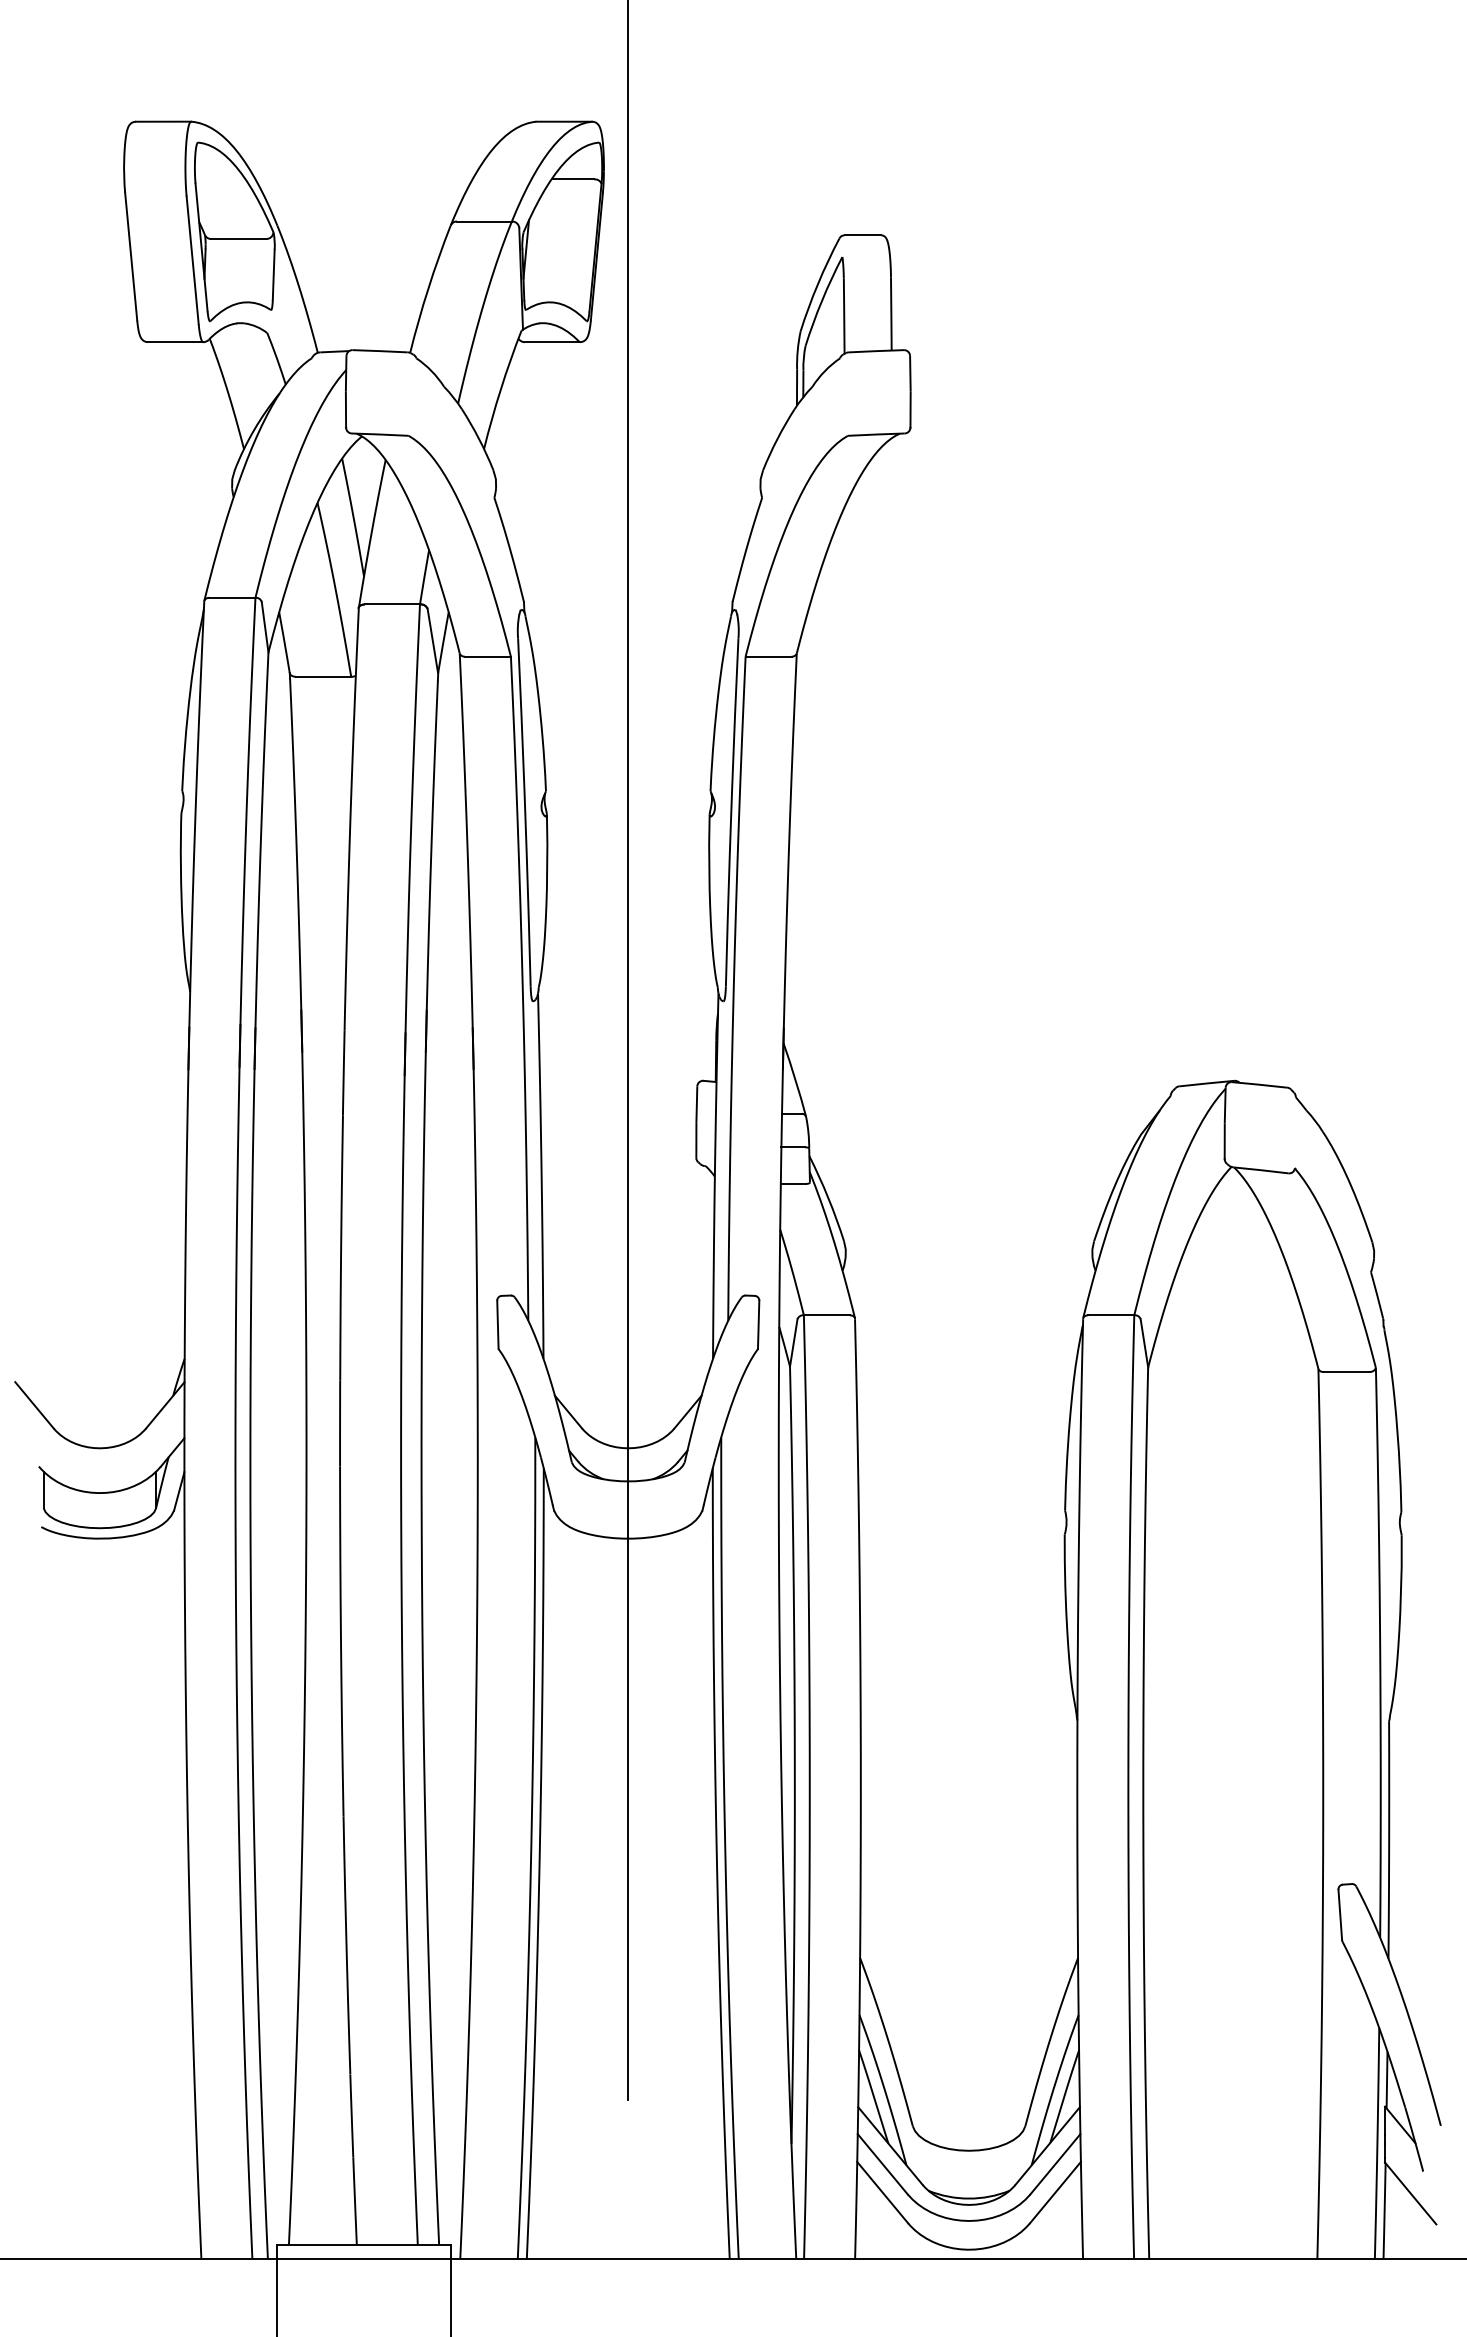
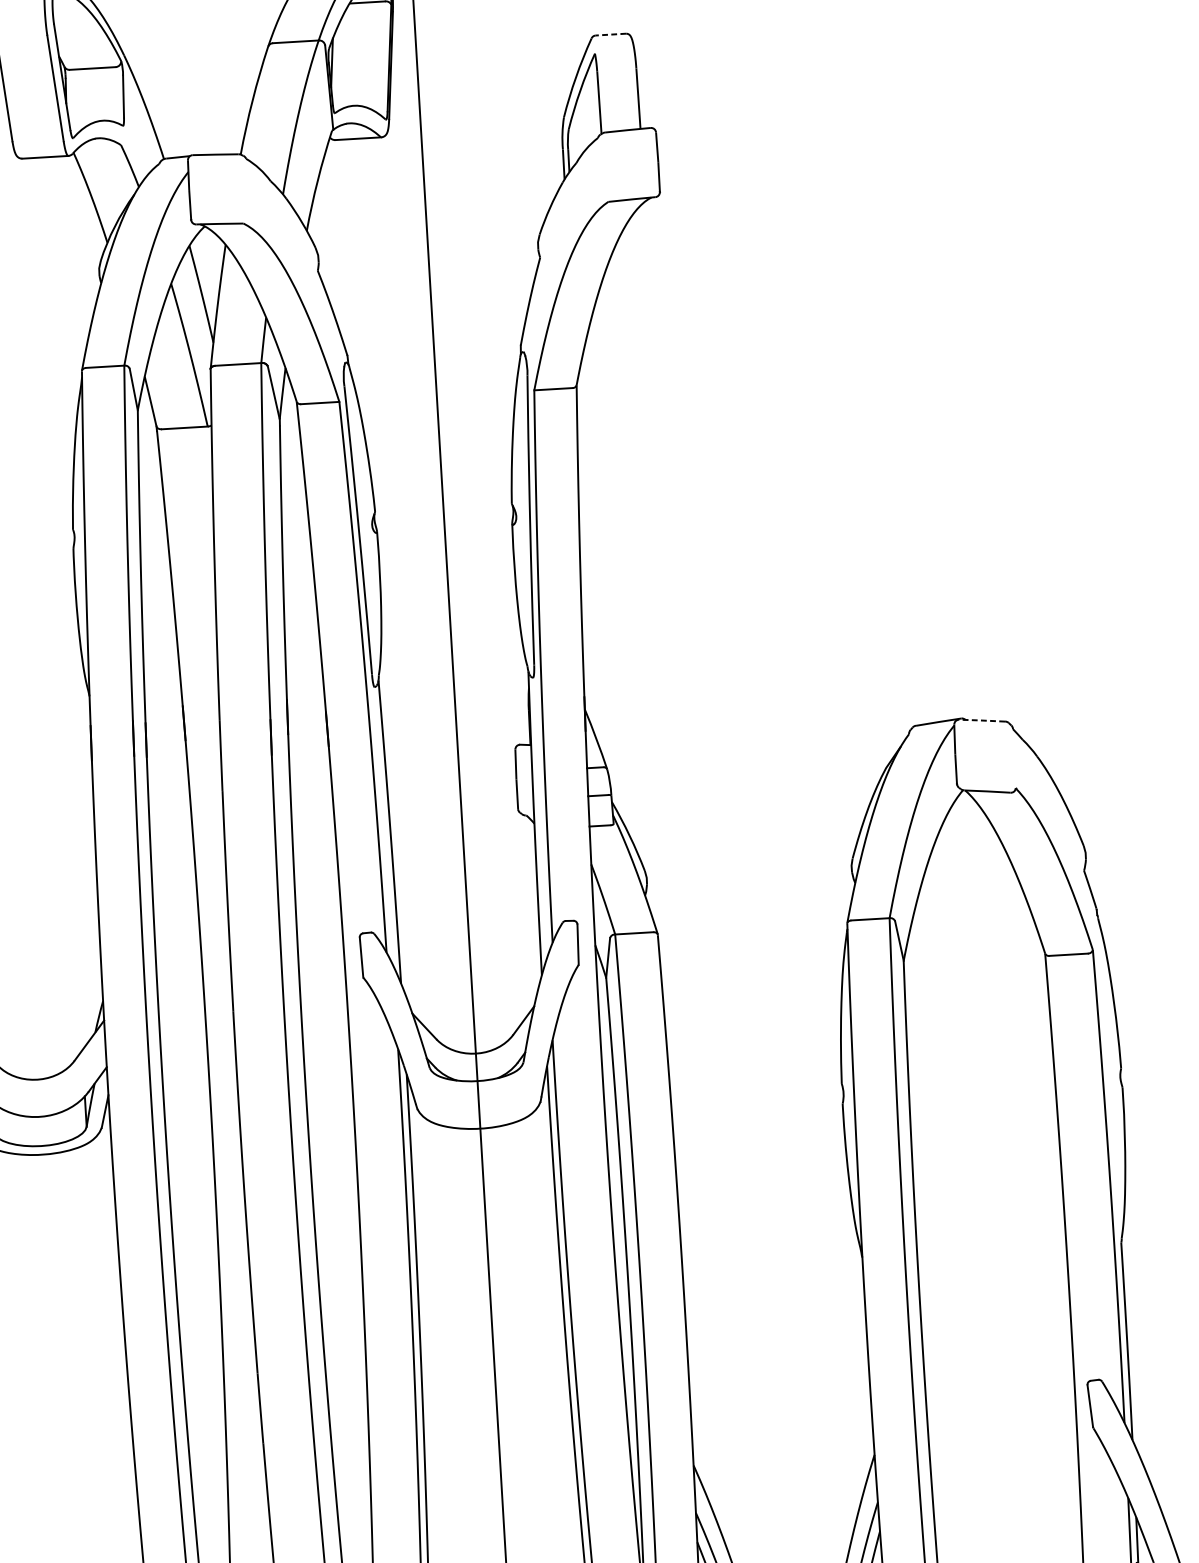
line: (862, 235) -> (610, 34), solid -> dashed
line: (1258, 1084) -> (981, 720), solid -> dashed

